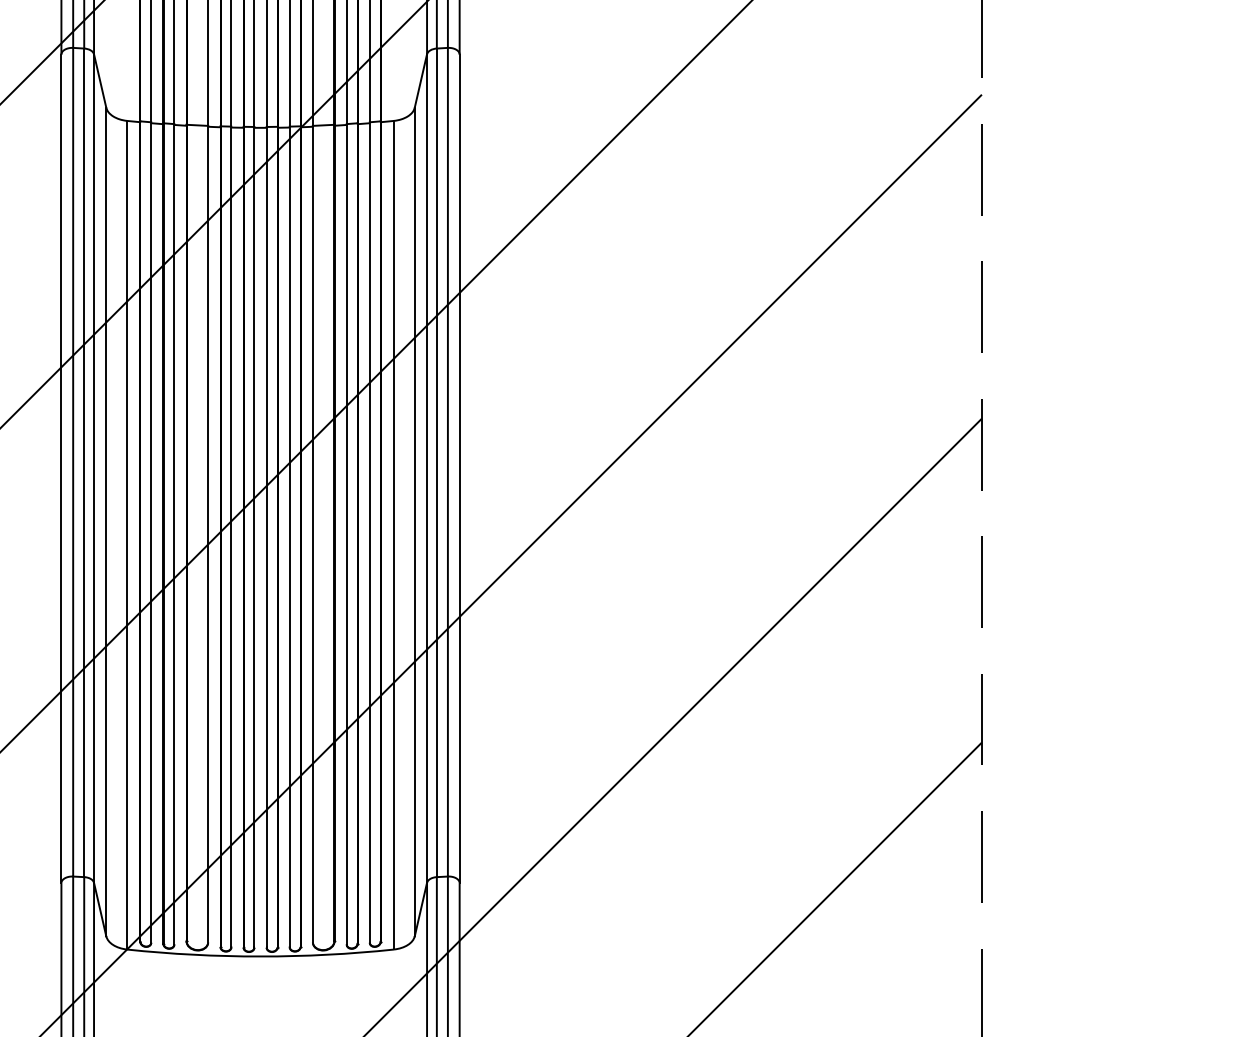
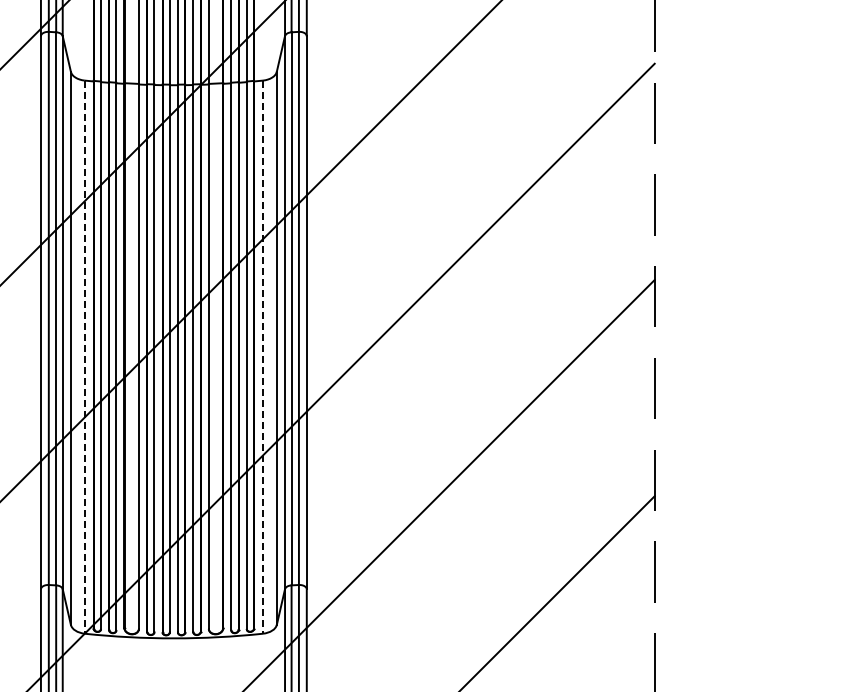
line: (126, 535) -> (84, 357), solid -> dashed
line: (393, 535) -> (262, 357), solid -> dashed

